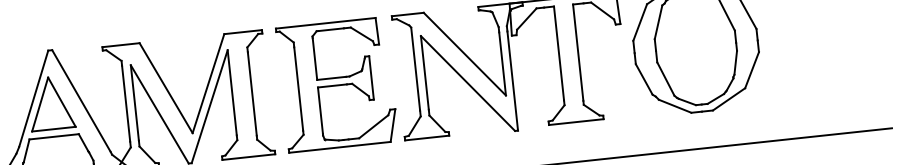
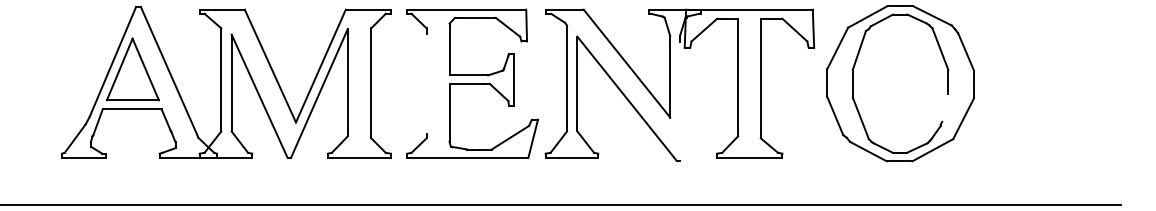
line: (735, 62) -> (945, 107), removed
line: (513, 81) -> (680, 101), removed
line: (298, 88) -> (426, 83), removed

